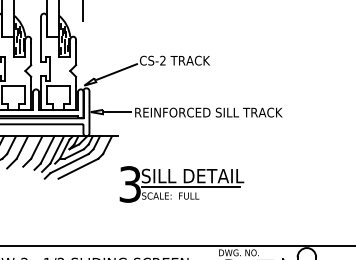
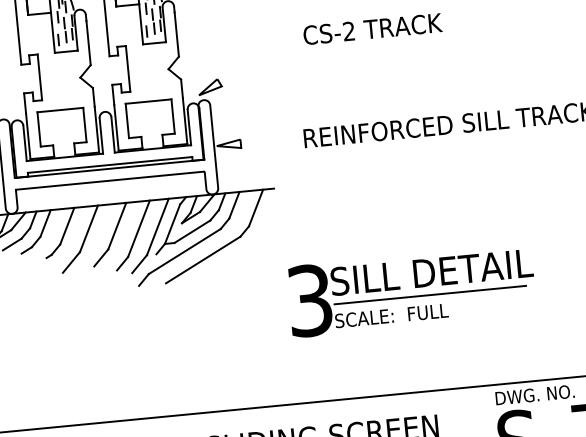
line: (117, 71) -> (261, 61), removed
line: (117, 112) -> (269, 141), removed
part: (181, 184) -> (410, 291), moved

